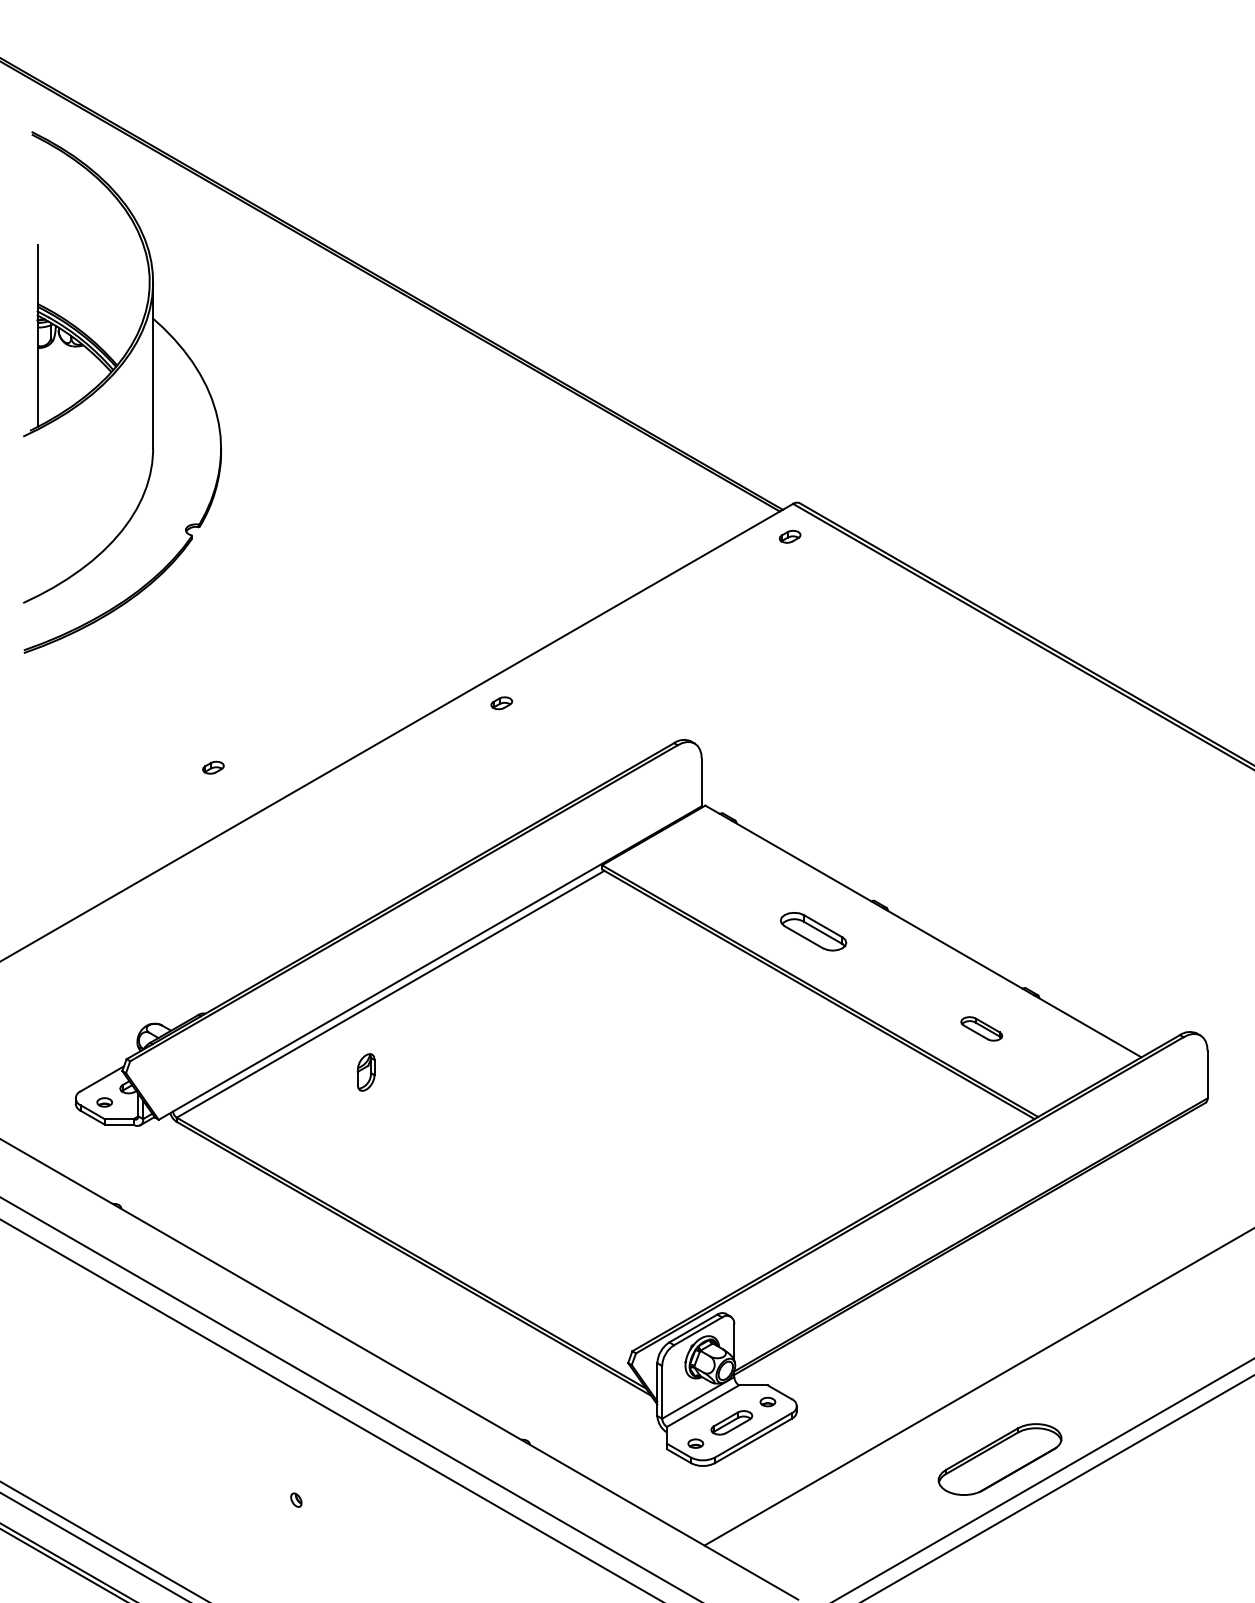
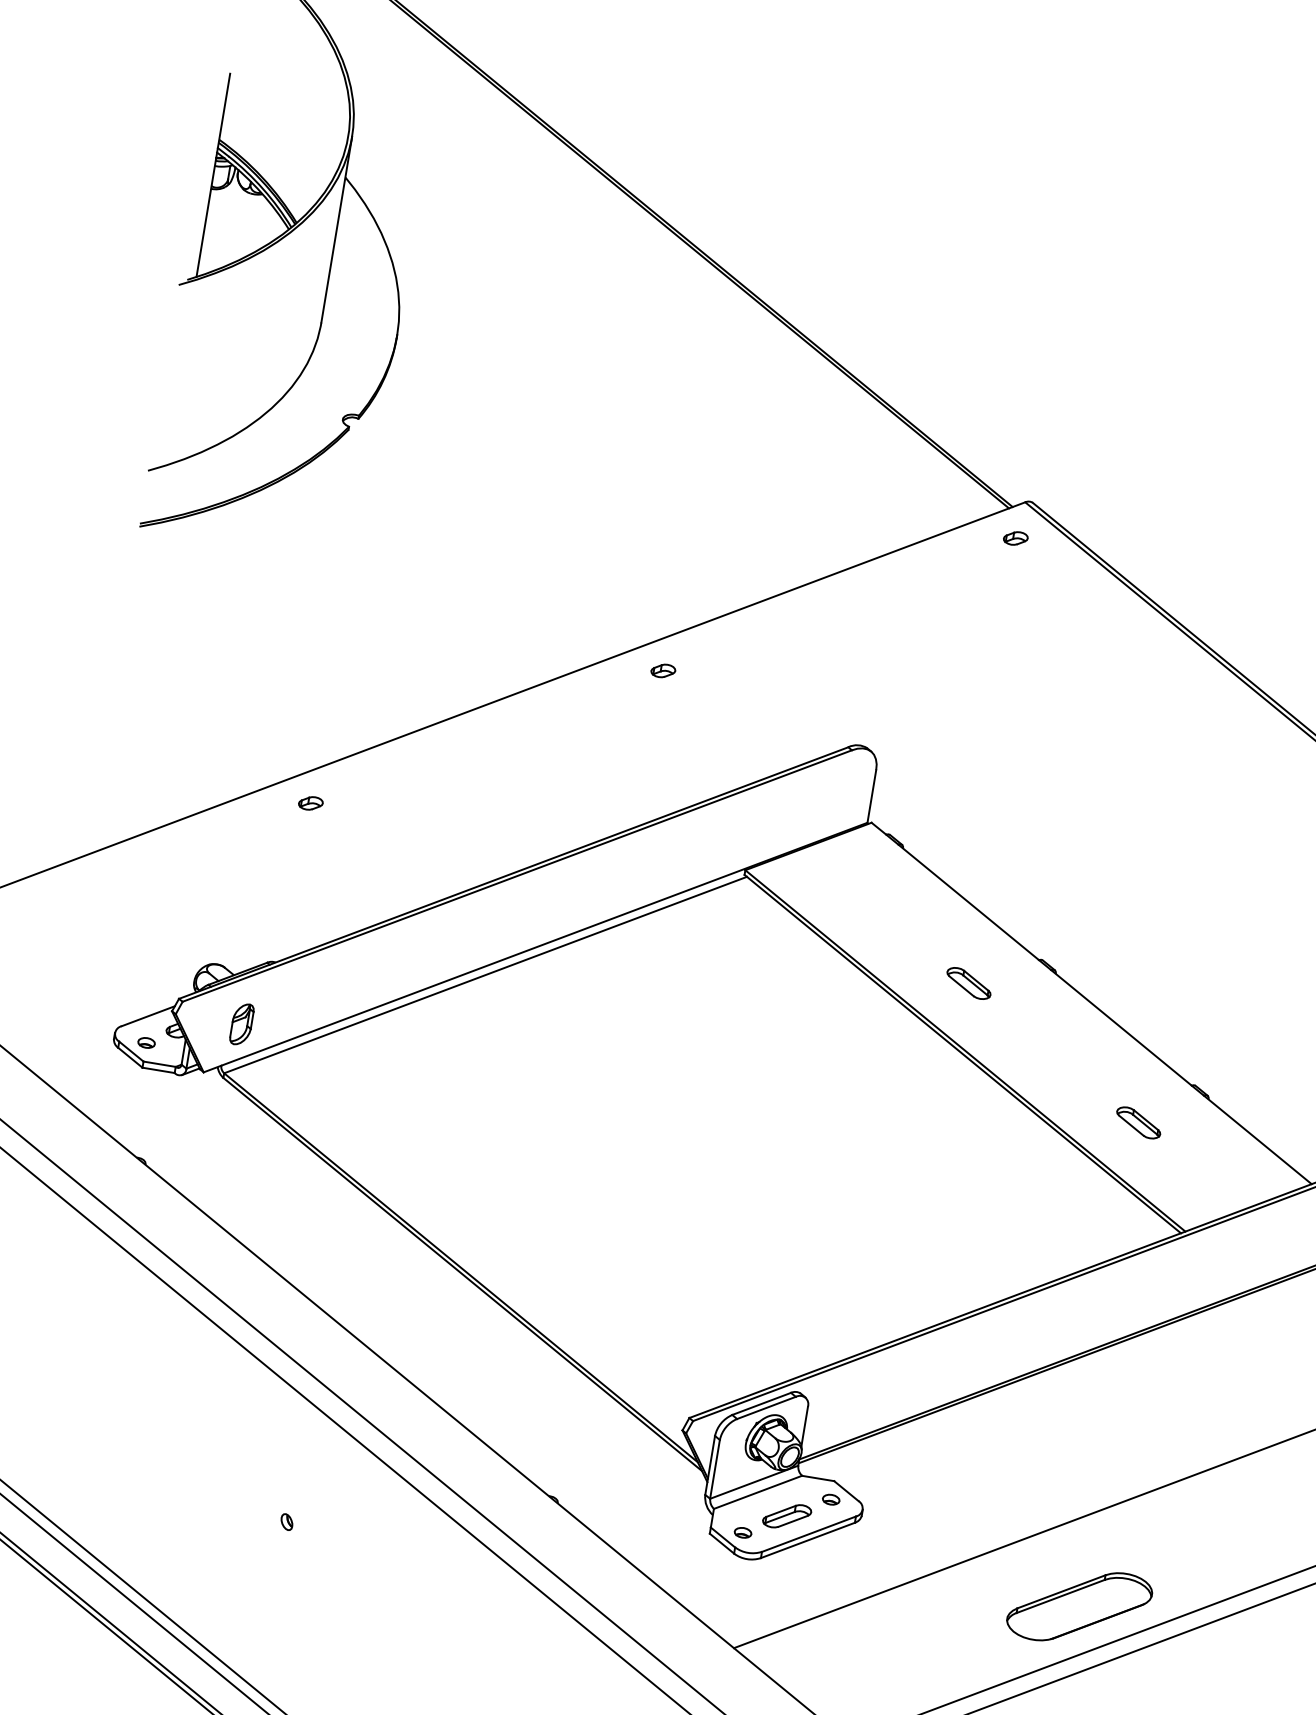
part: (213, 767) -> (311, 803), moved
part: (813, 931) -> (968, 983), size x0.62
part: (365, 1072) -> (241, 1024), moved

